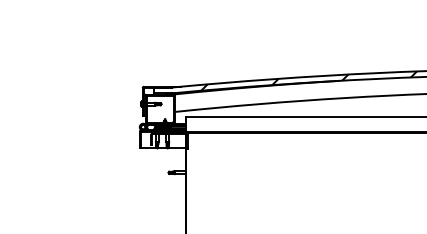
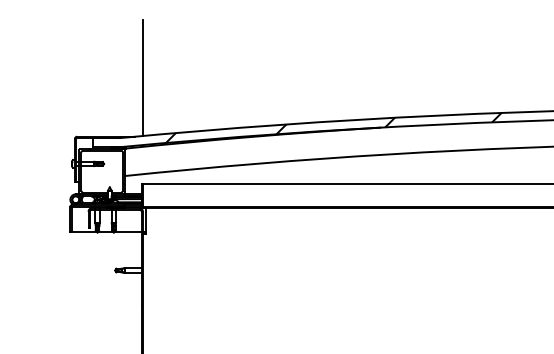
line: (186, 48) -> (143, 77), added

